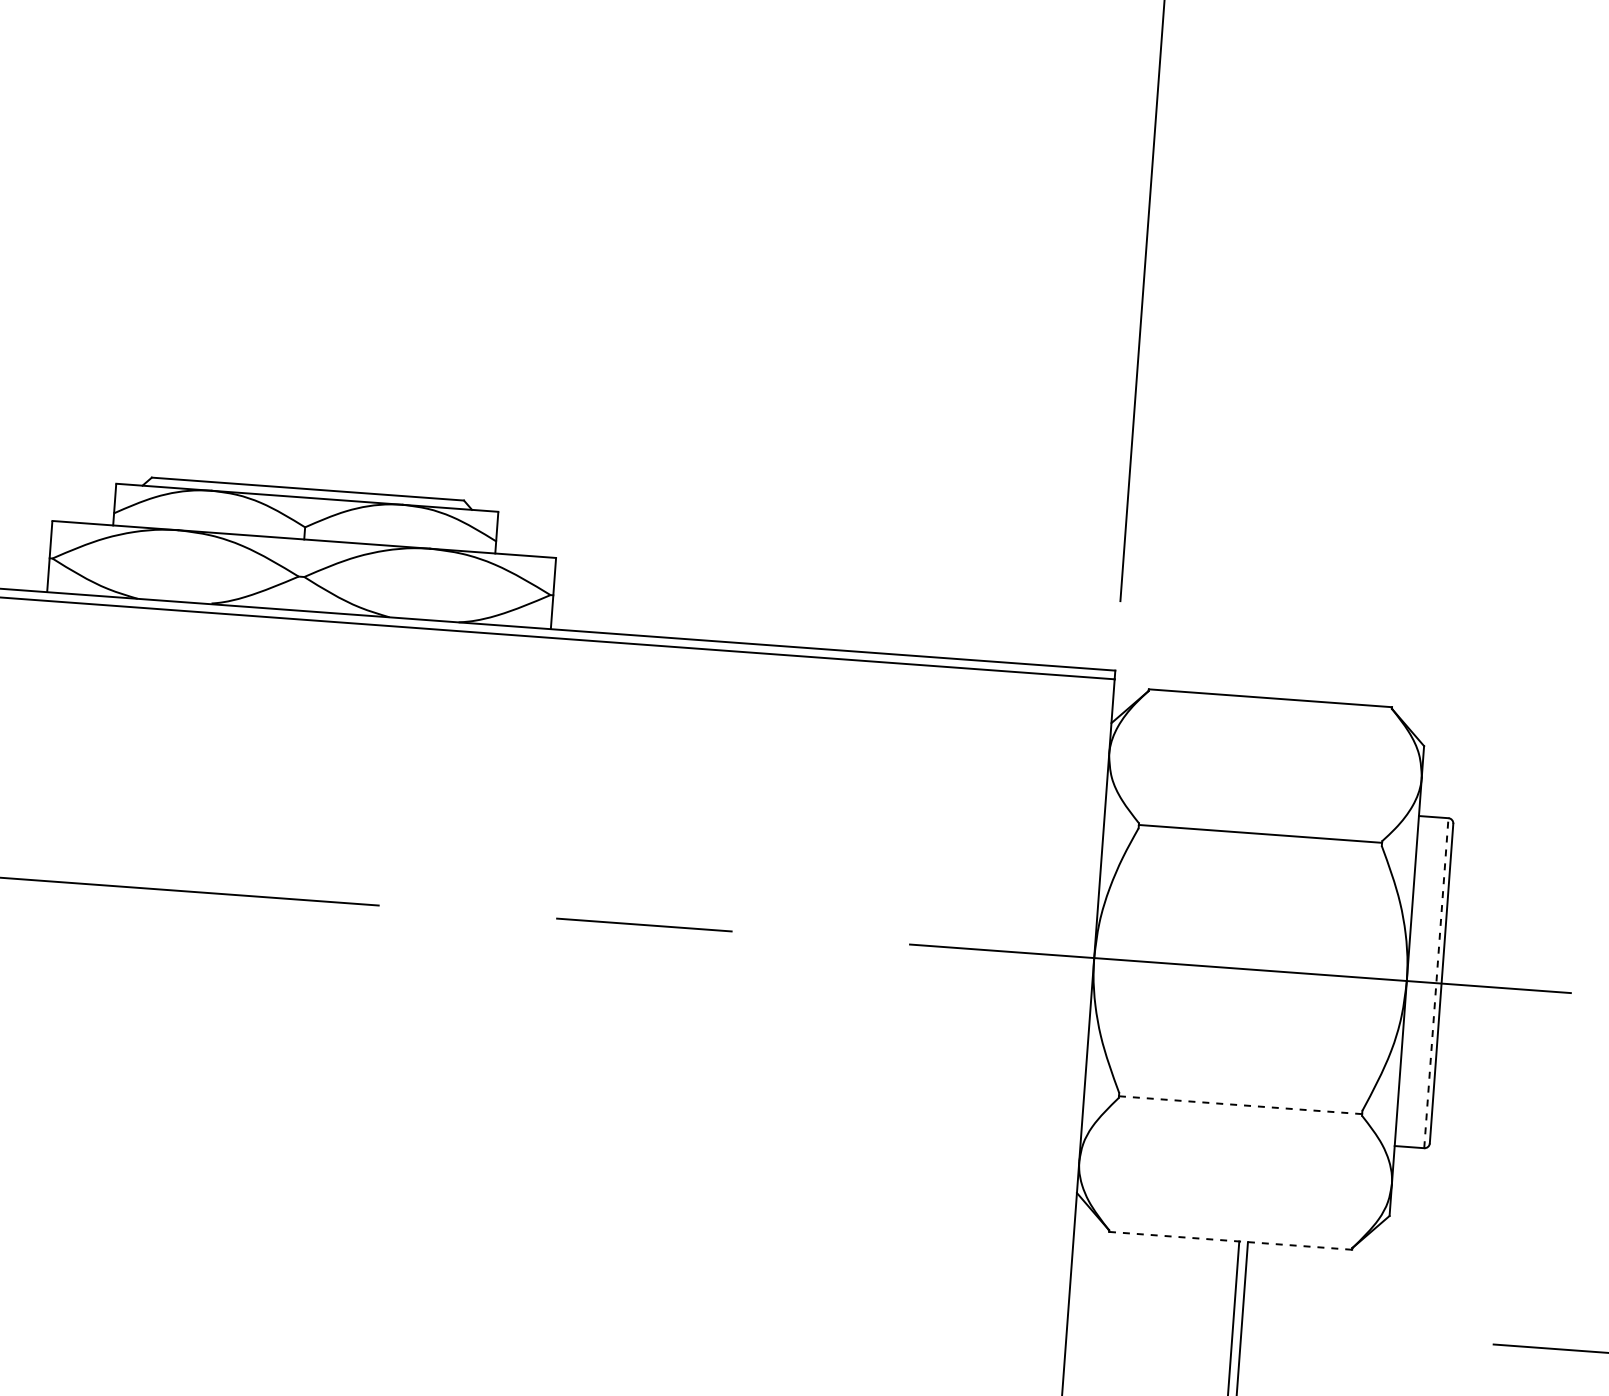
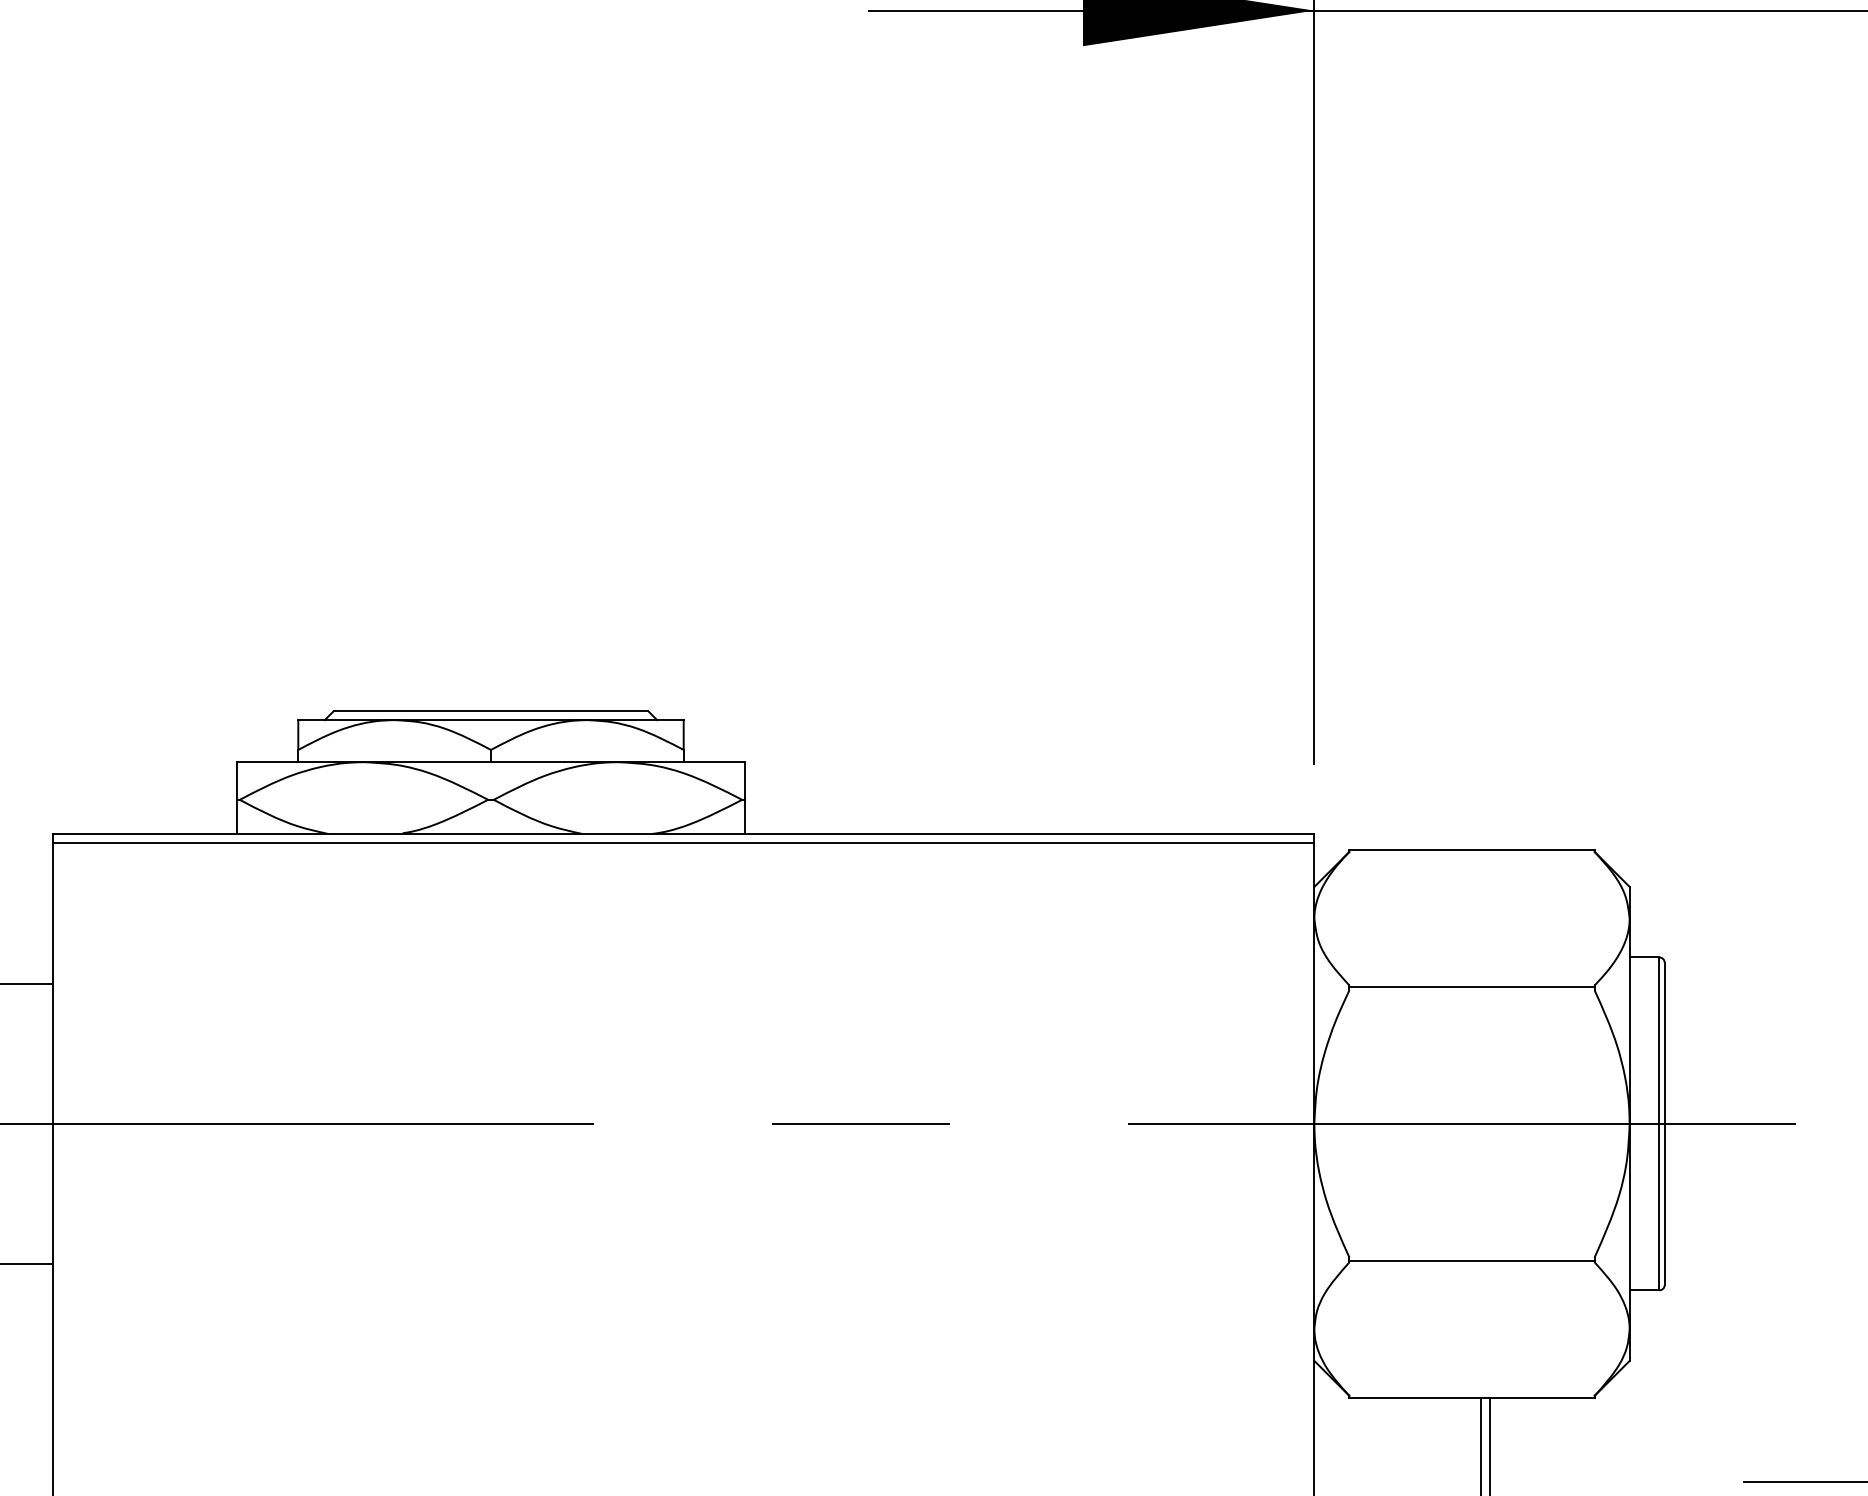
line: (1436, 982) -> (1659, 1123), dashed -> solid
line: (1241, 1104) -> (1472, 1260), dashed -> solid
line: (1231, 1240) -> (1472, 1397), dashed -> solid

